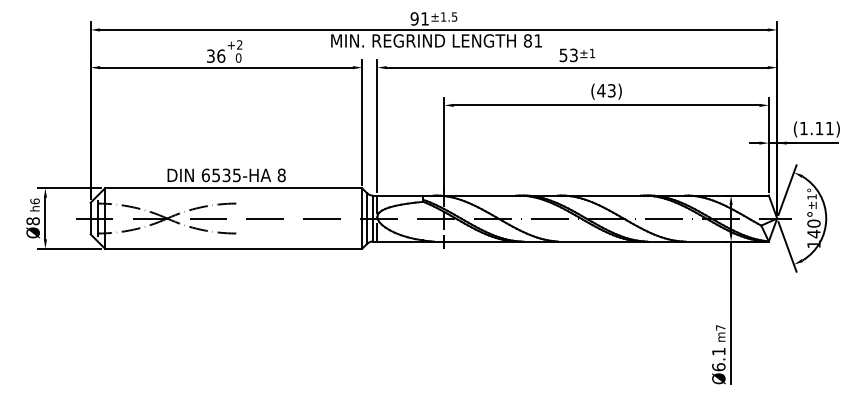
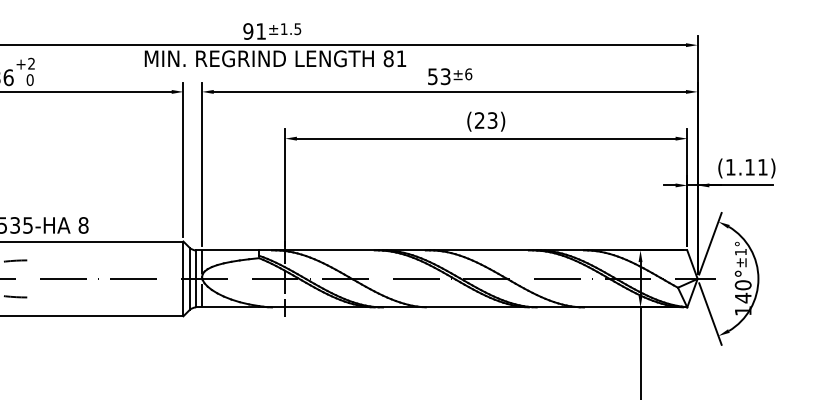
text: (592, 53) -> (468, 74), ±1 -> ±6
text: (601, 90) -> (479, 120), (43) -> (23)

